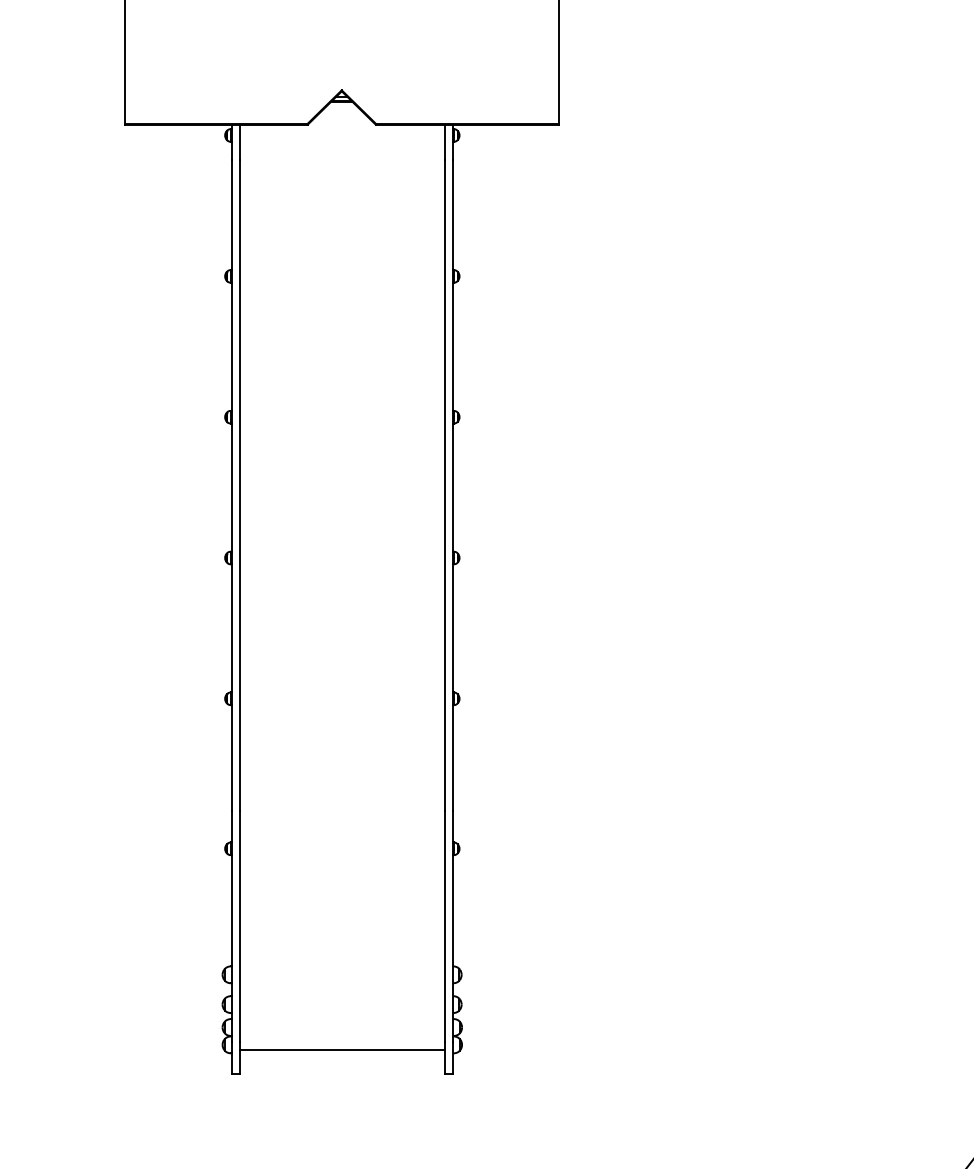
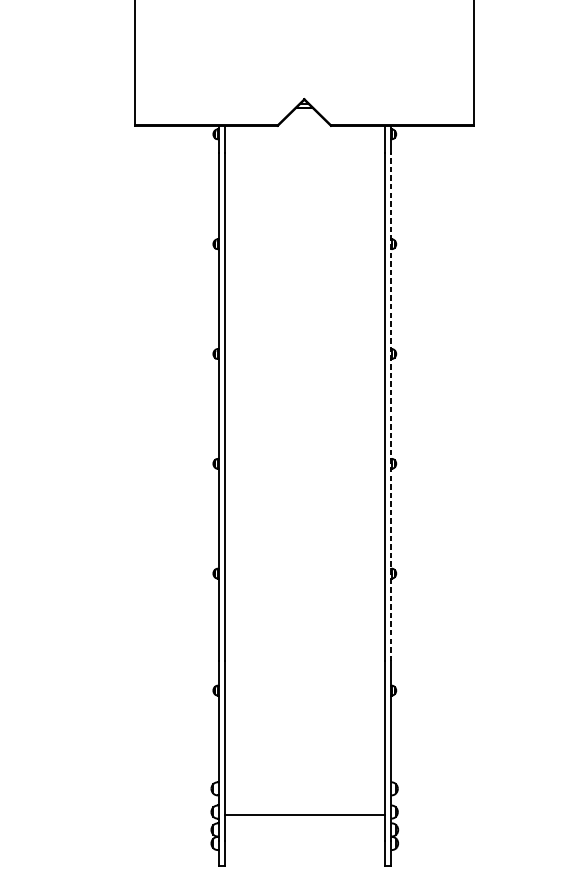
line: (452, 485) -> (390, 407), solid -> dashed
line: (342, 1050) -> (304, 815), moved

